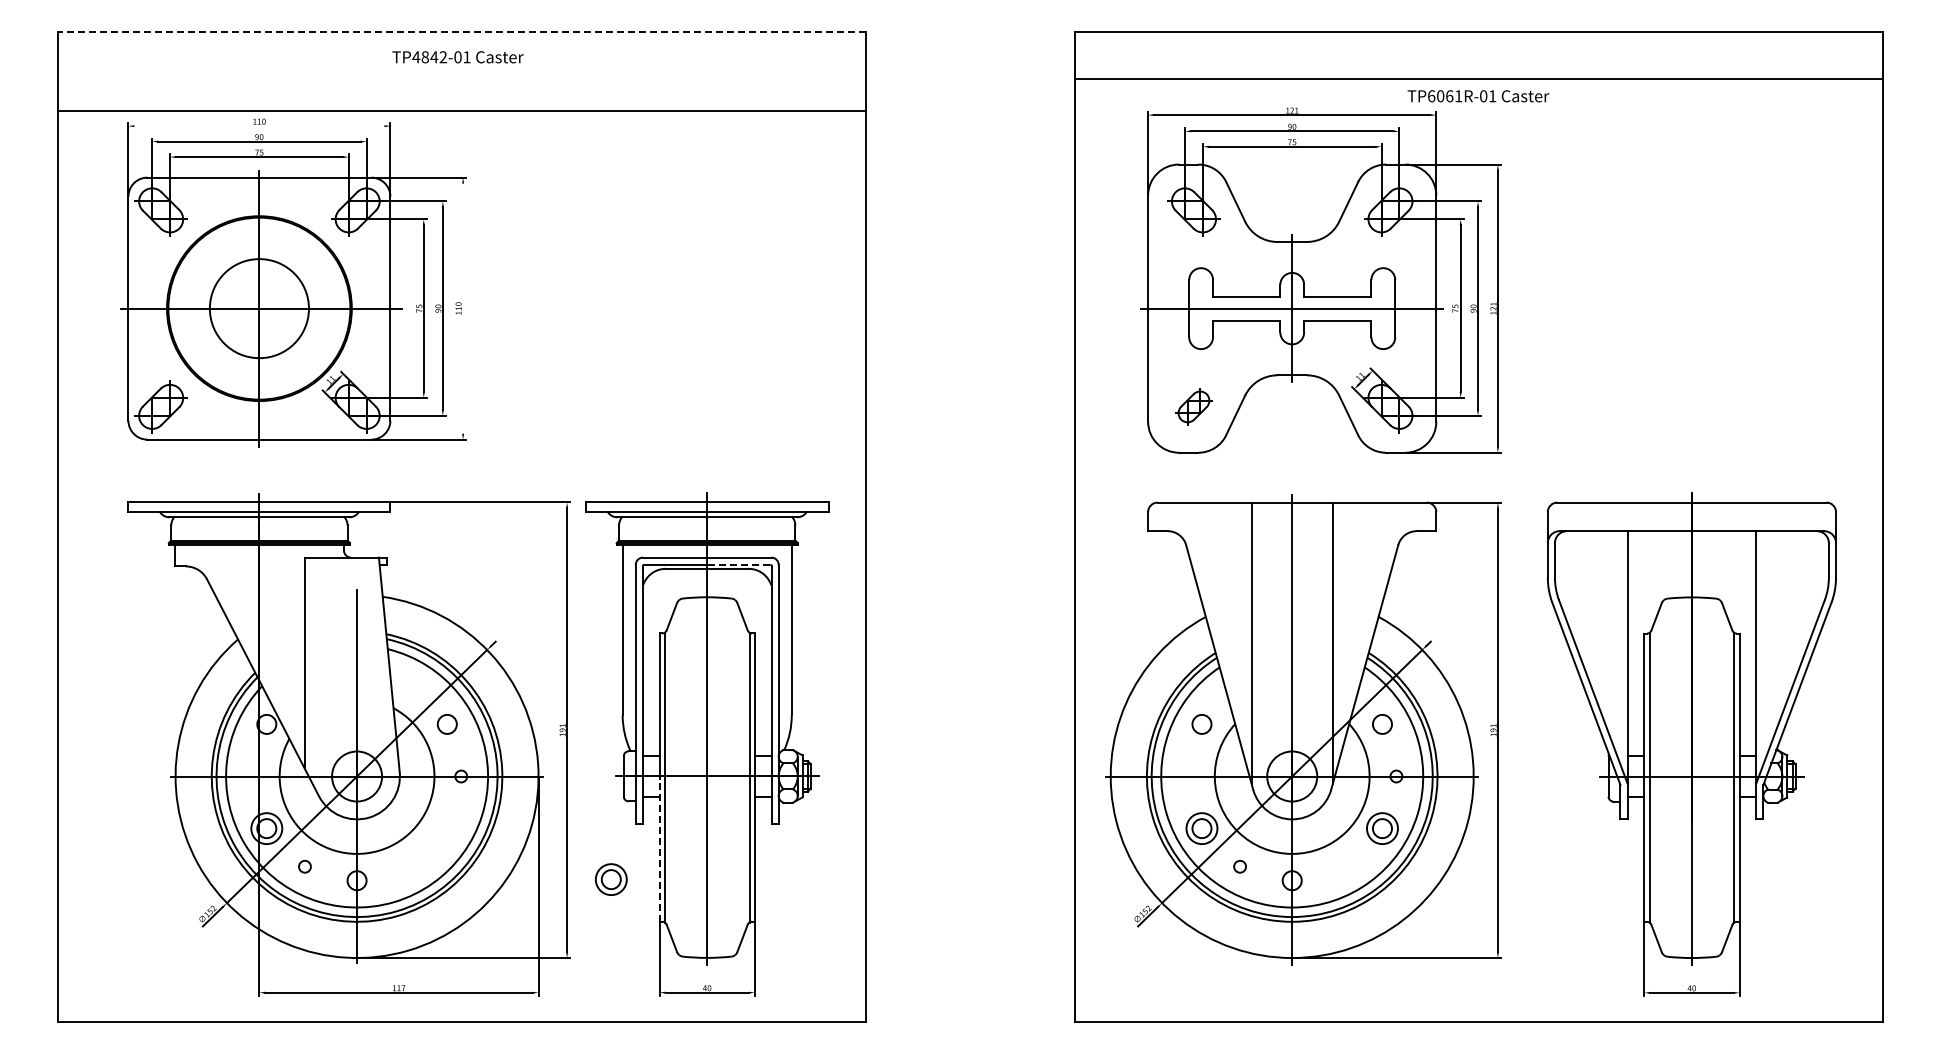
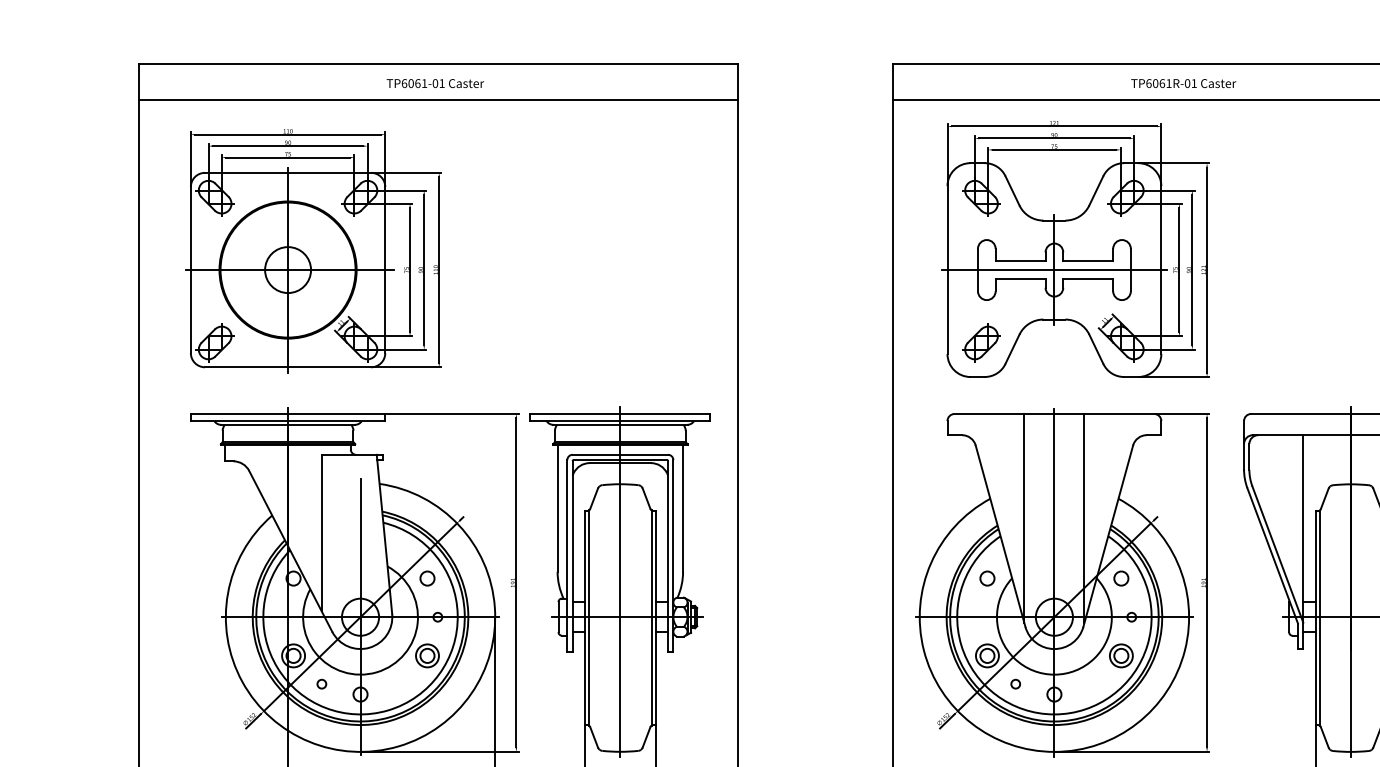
line: (461, 31) -> (438, 64), dashed -> solid
text: (429, 57) -> (414, 83), TP4842-01 -> TP6061-01
text: (1478, 96) -> (1183, 83), moved
line: (461, 111) -> (438, 100), moved
line: (259, 126) -> (288, 134), added
circle: (259, 308) -> (288, 269), size x0.62
line: (463, 308) -> (439, 269), added
part: (1193, 406) -> (981, 342), size x1.43
line: (738, 564) -> (643, 459), dashed -> solid
line: (659, 849) -> (584, 671), dashed -> solid
part: (611, 879) -> (427, 655), moved

